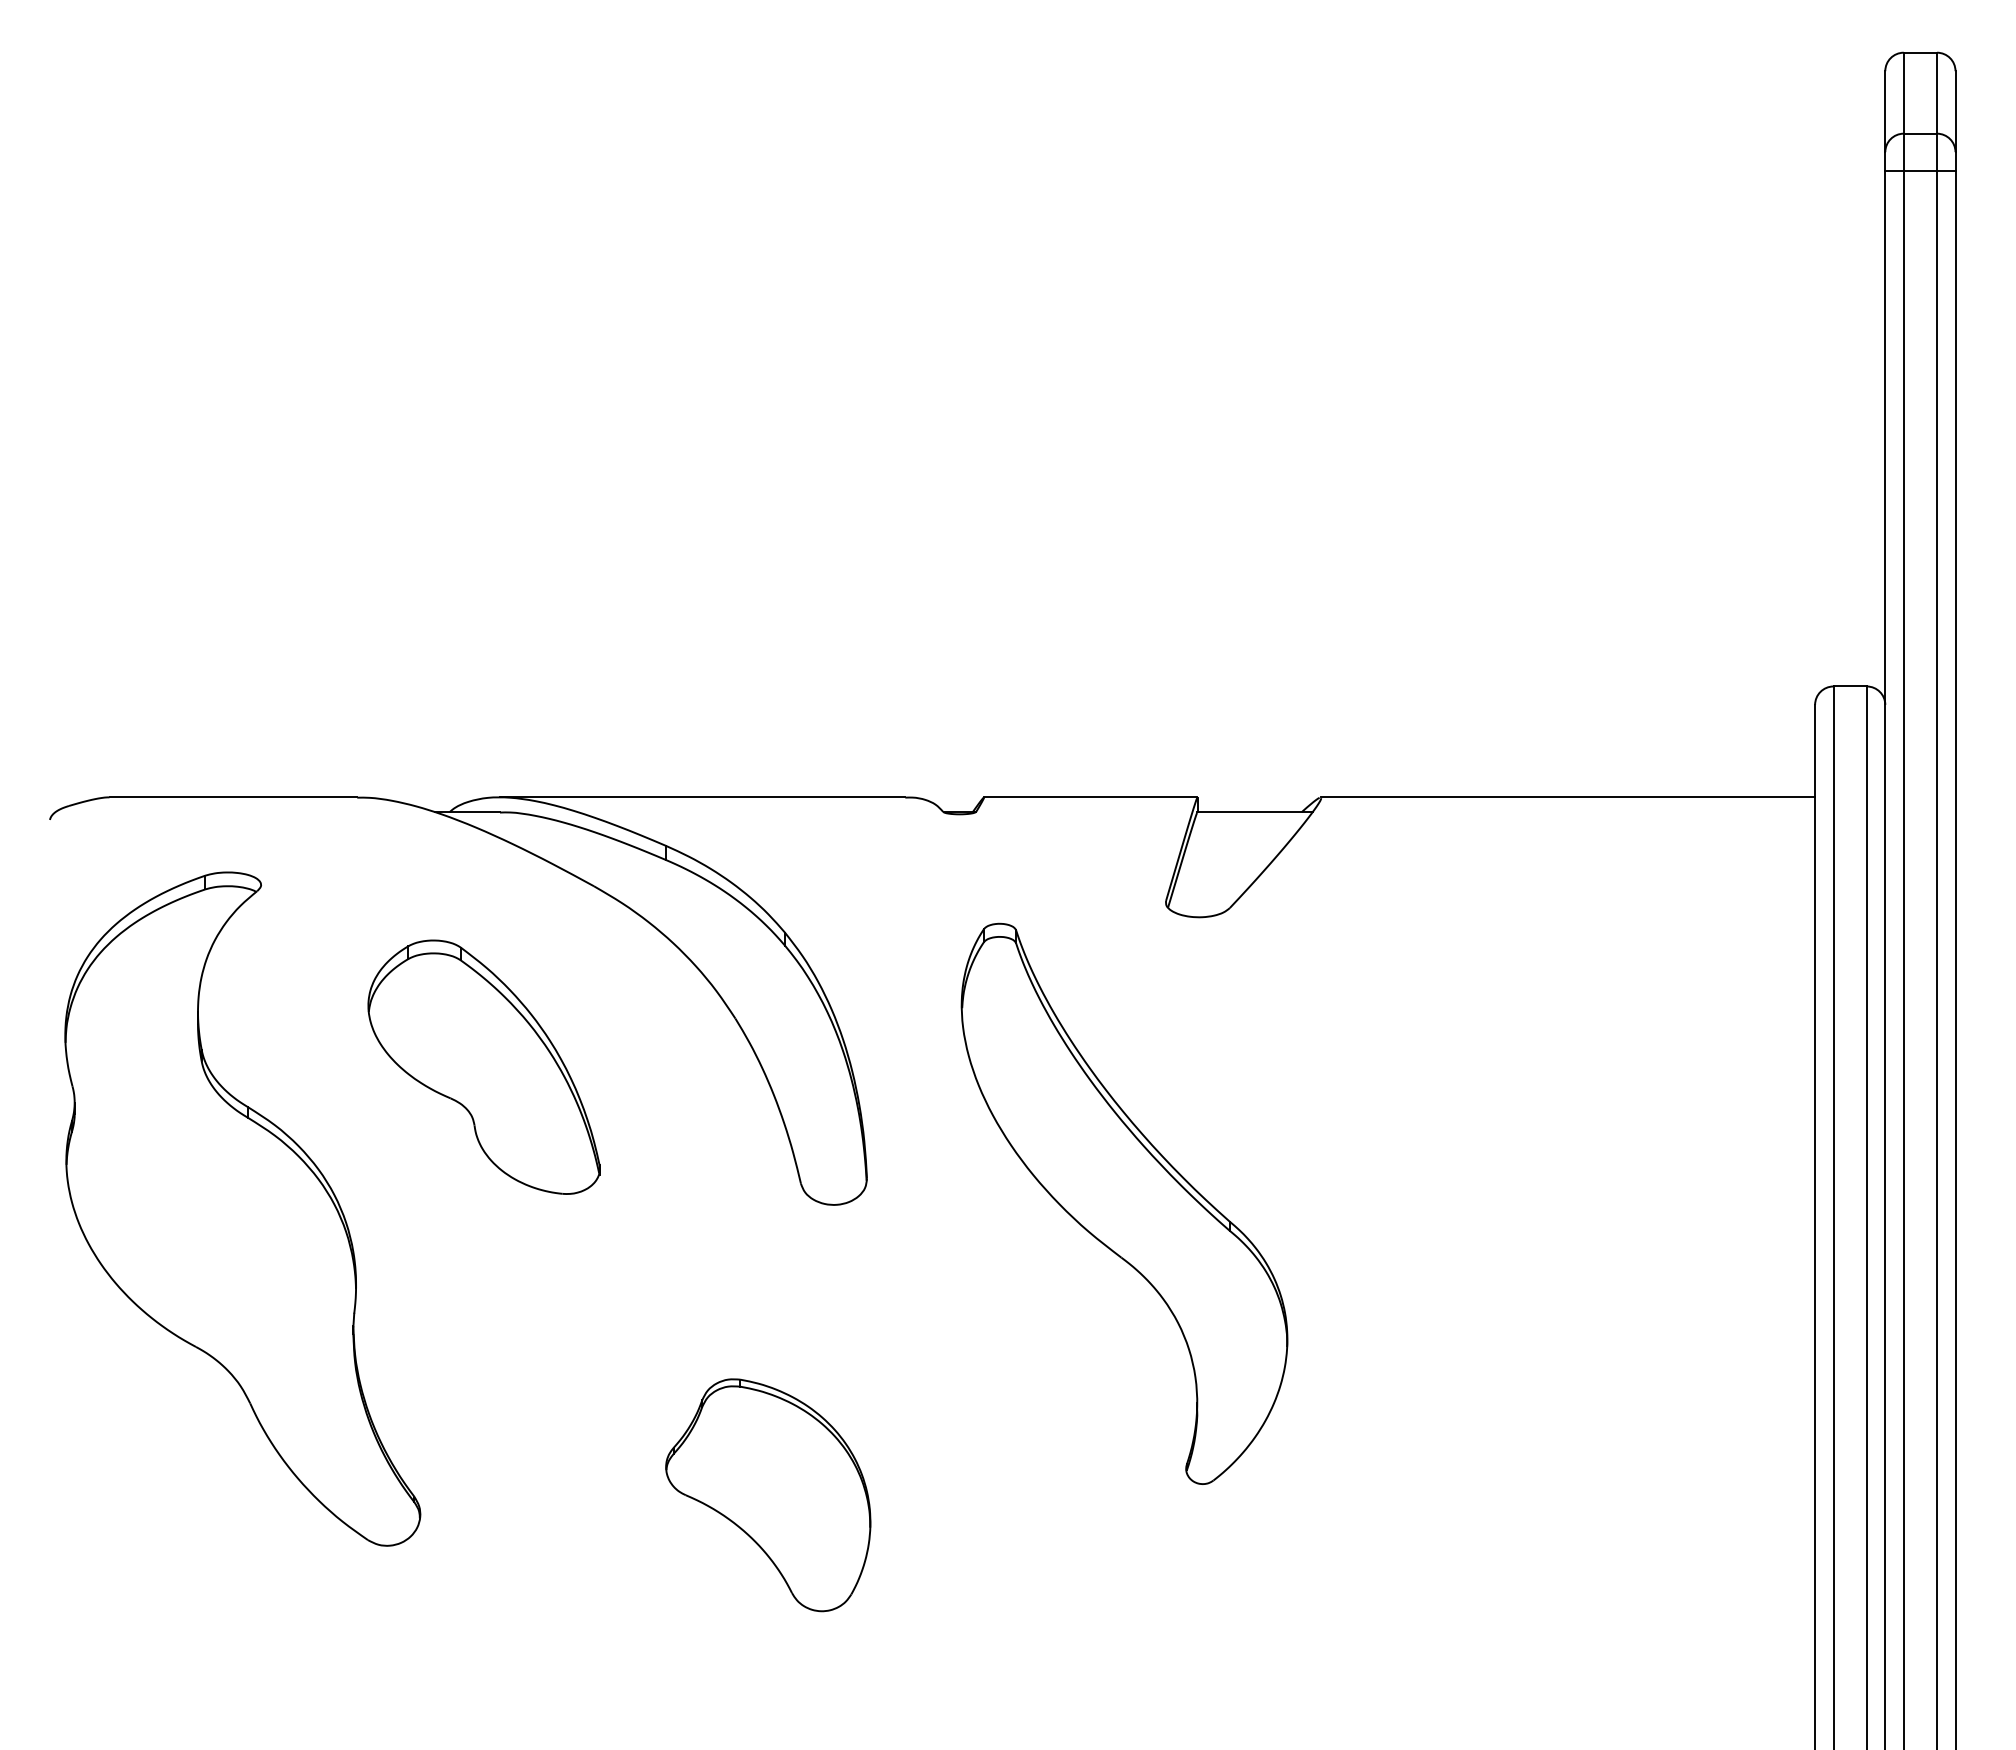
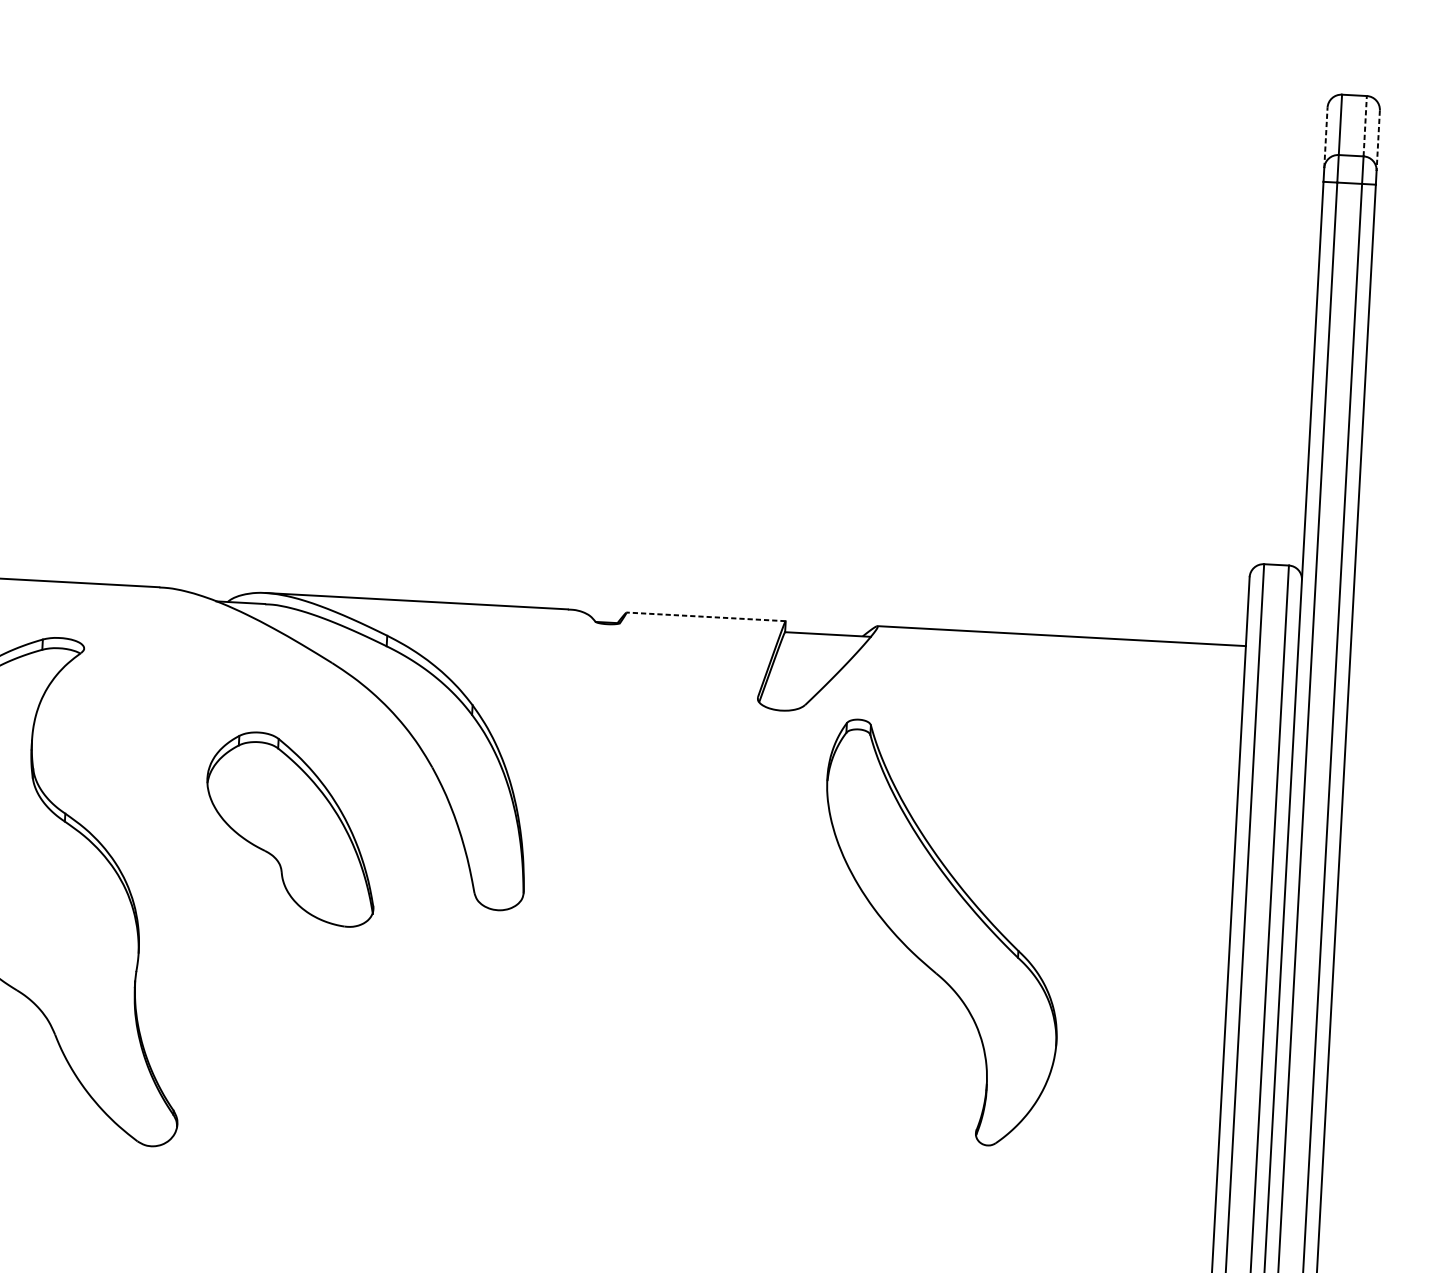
line: (1937, 92) -> (1365, 125), solid -> dashed
line: (1885, 111) -> (1326, 137), solid -> dashed
line: (1955, 112) -> (1378, 141), solid -> dashed
line: (1090, 797) -> (705, 616), solid -> dashed
part: (483, 1066) -> (290, 828), moved
part: (1124, 1203) -> (940, 933), moved
part: (768, 1495) -> (437, 1124), removed

